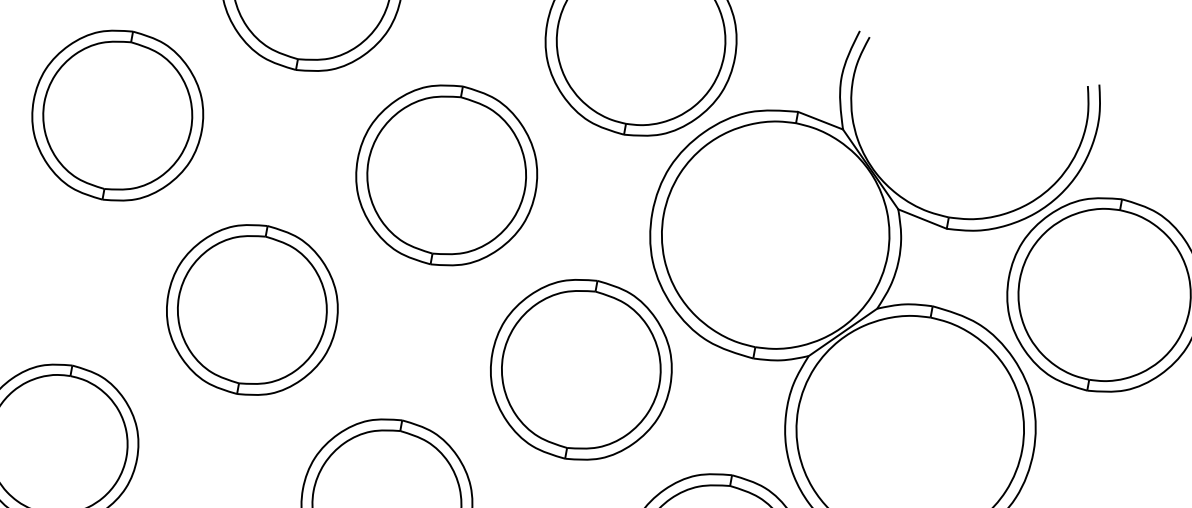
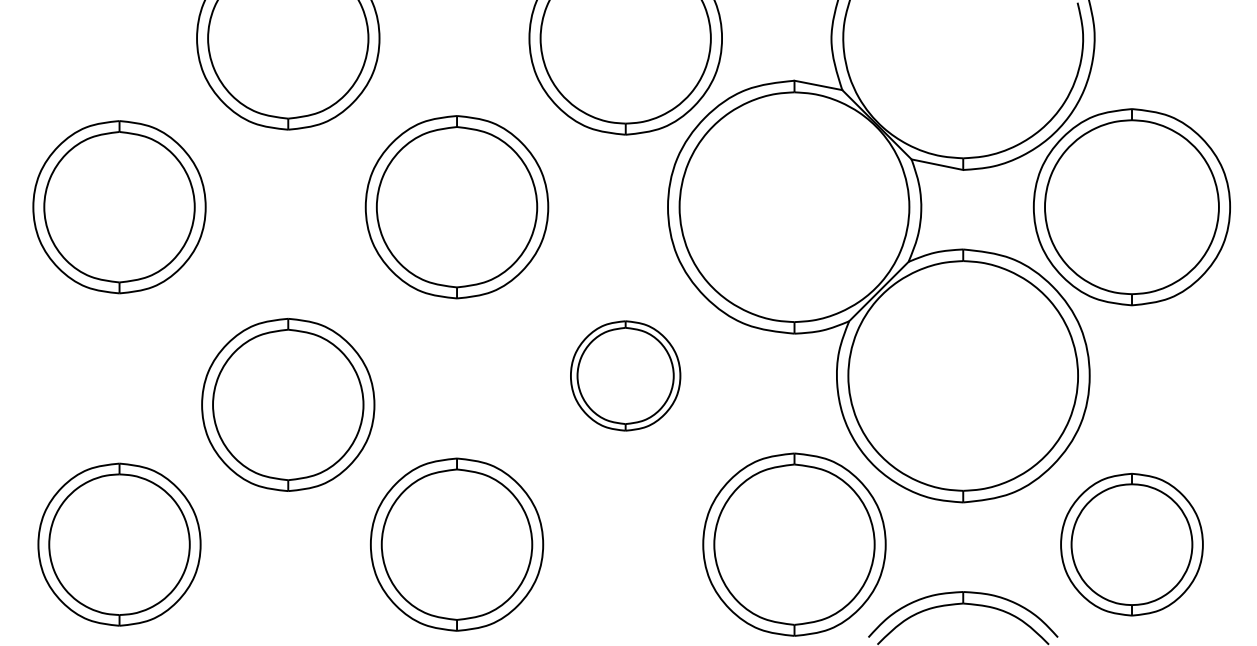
part: (252, 309) -> (288, 404), moved
part: (581, 369) -> (625, 375), size x0.6

